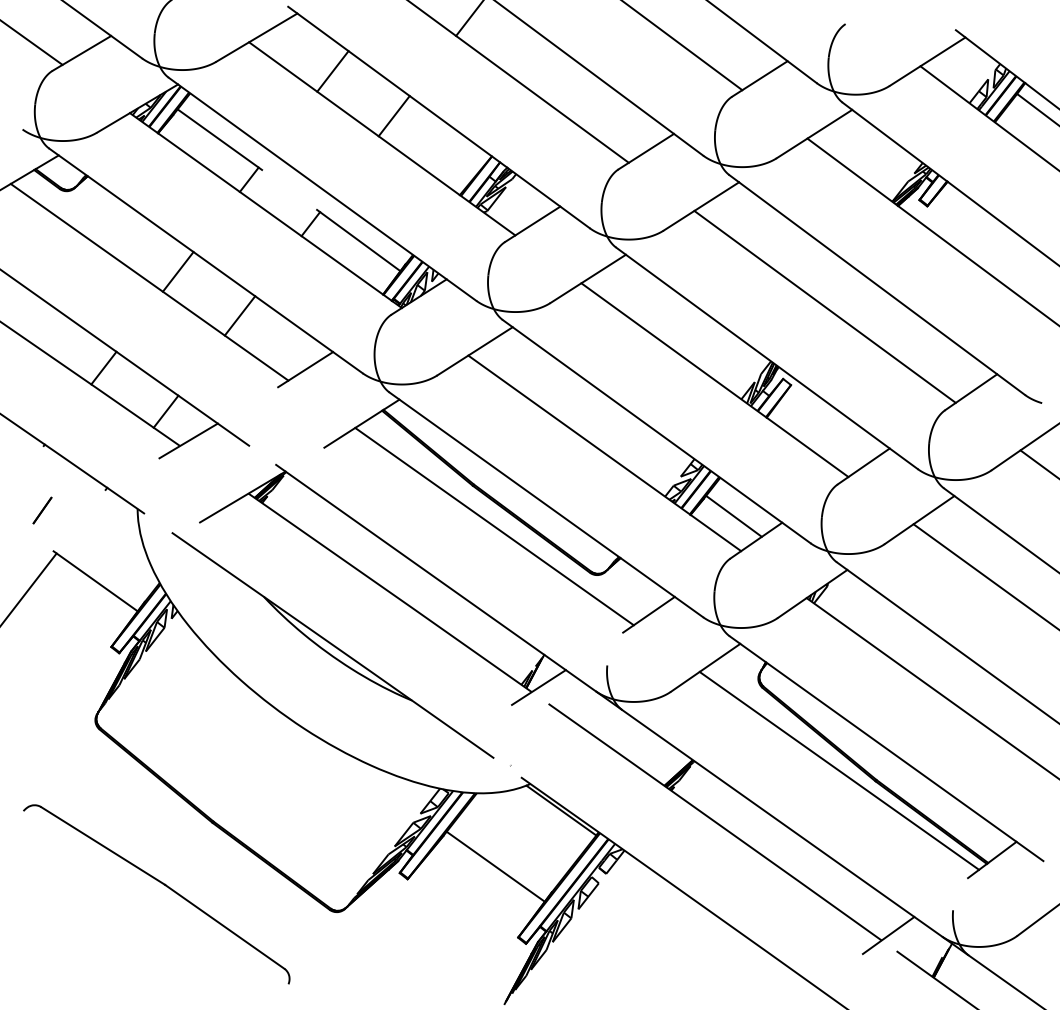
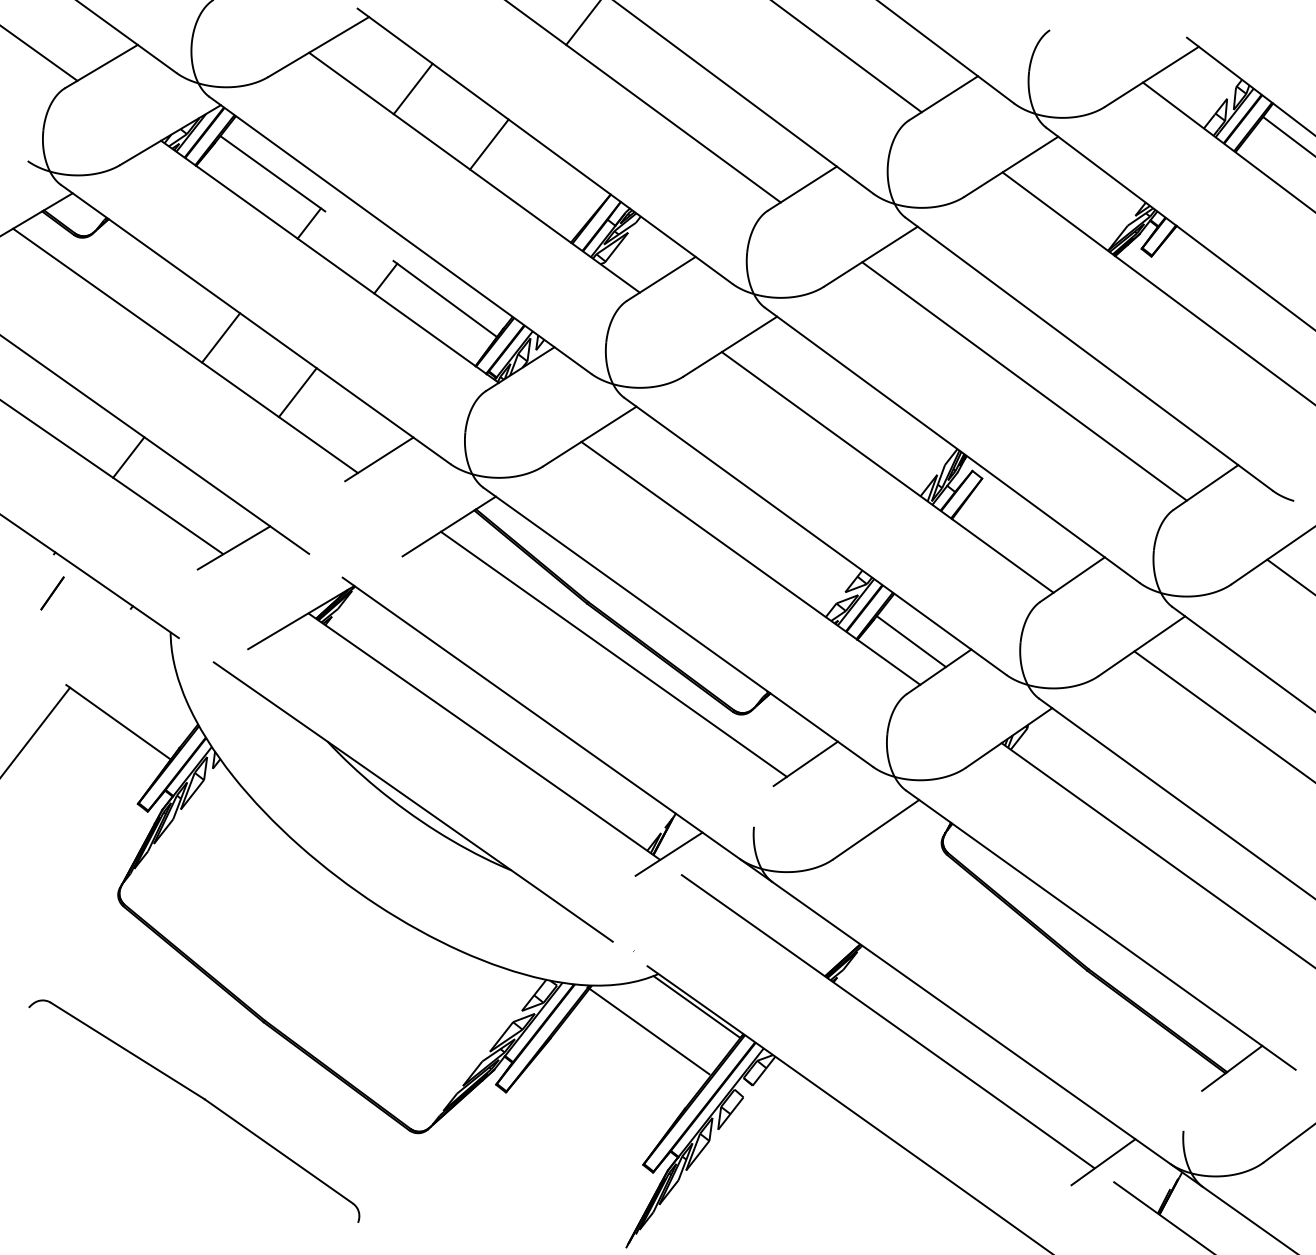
line: (165, 411) -> (205, 511), removed
line: (42, 510) -> (52, 593), moved
line: (838, 770) -> (1041, 957), removed
line: (495, 866) -> (648, 1030), moved

